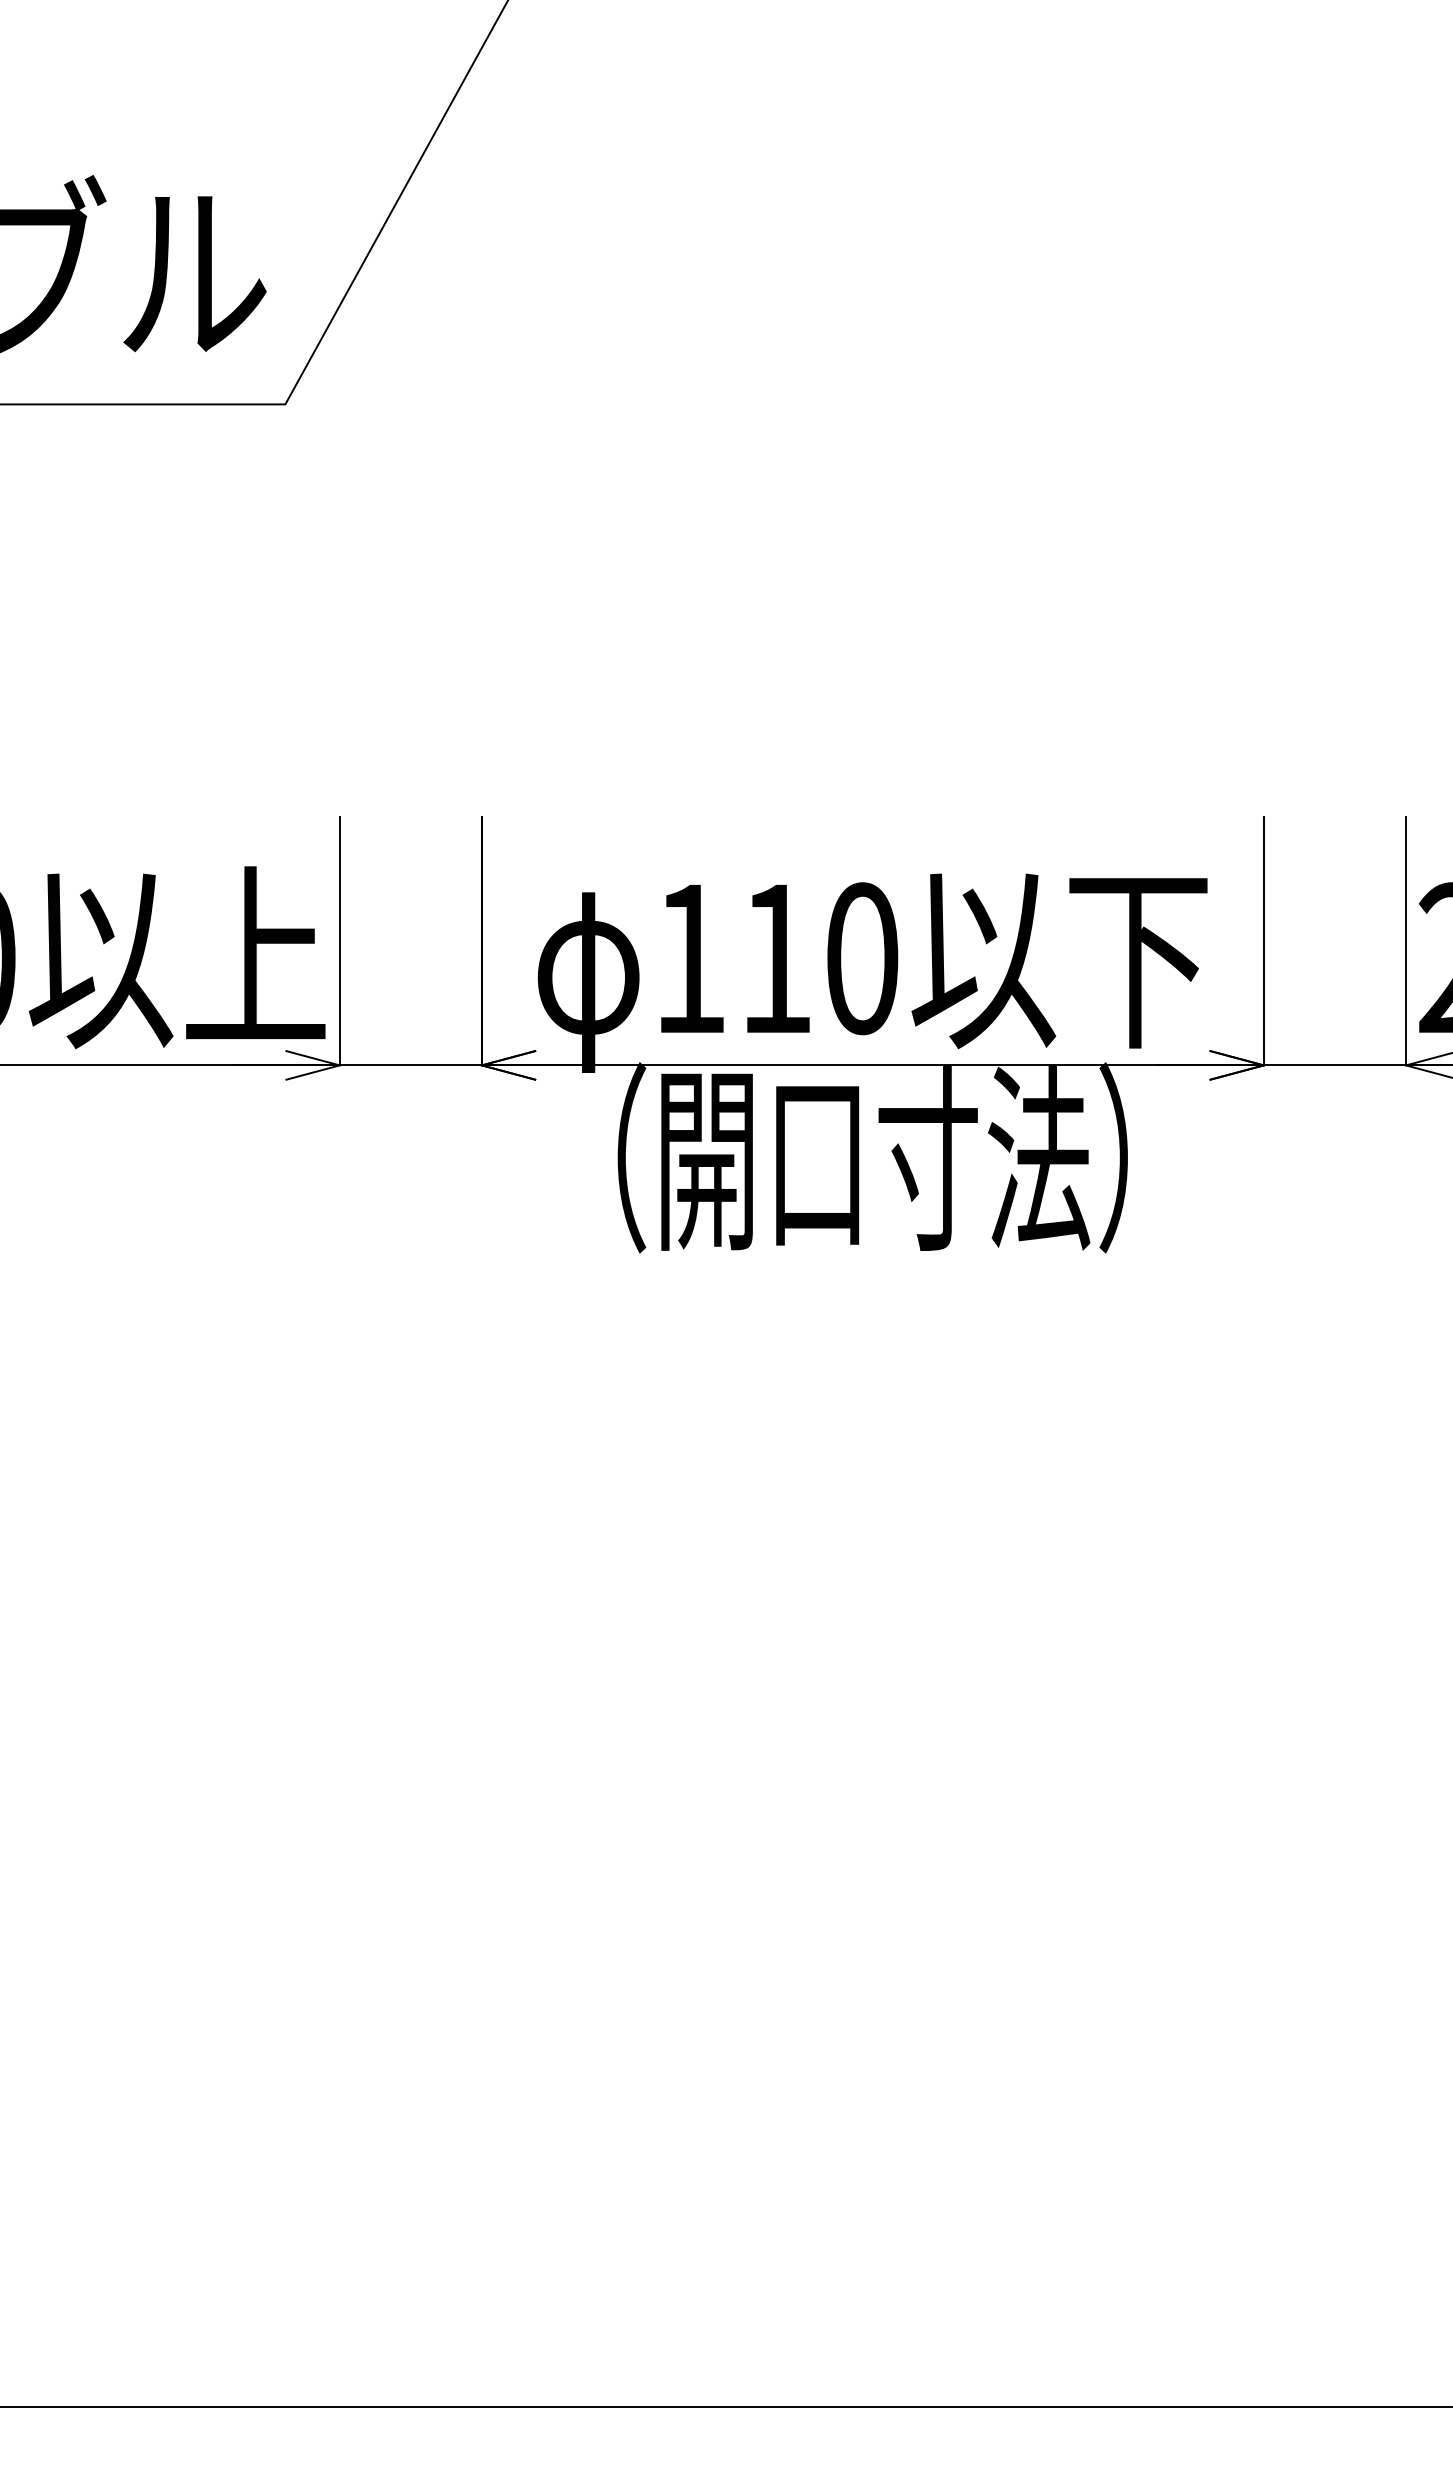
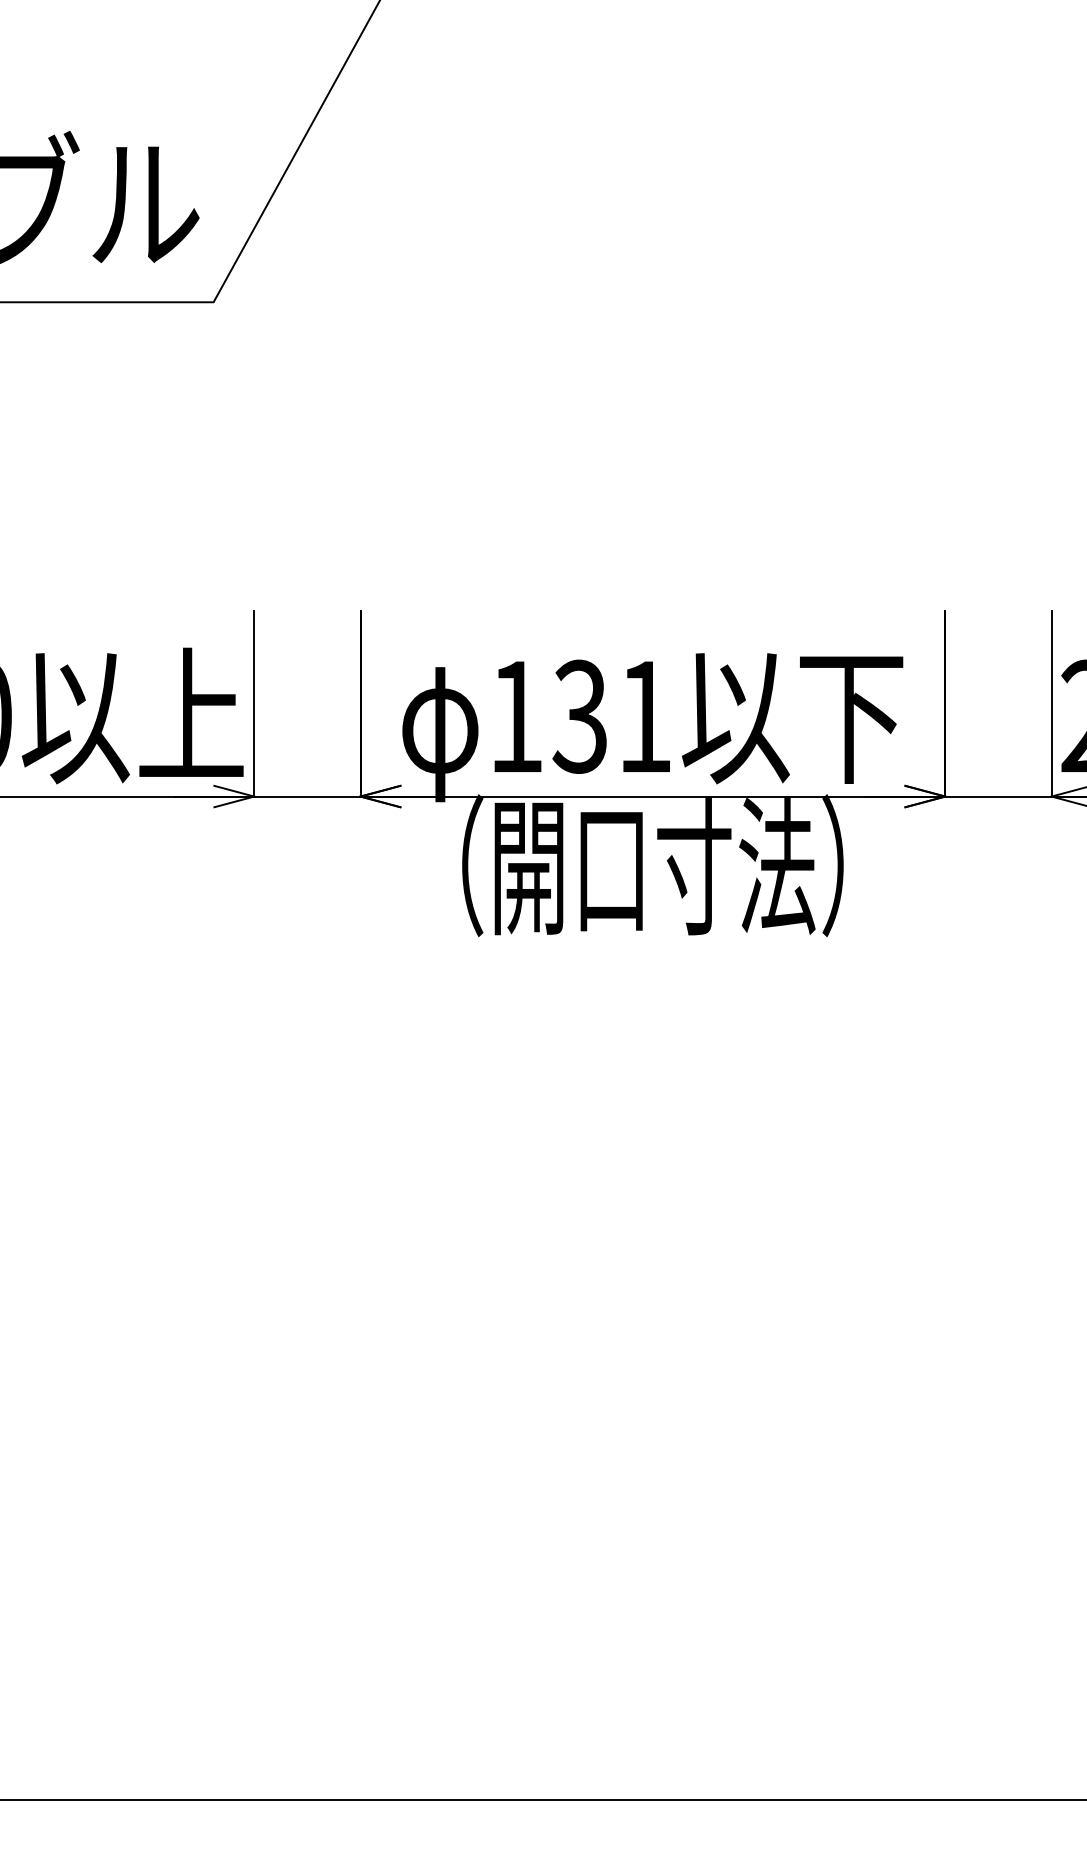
text: (818, 958) -> (612, 716), 110 -> 131

